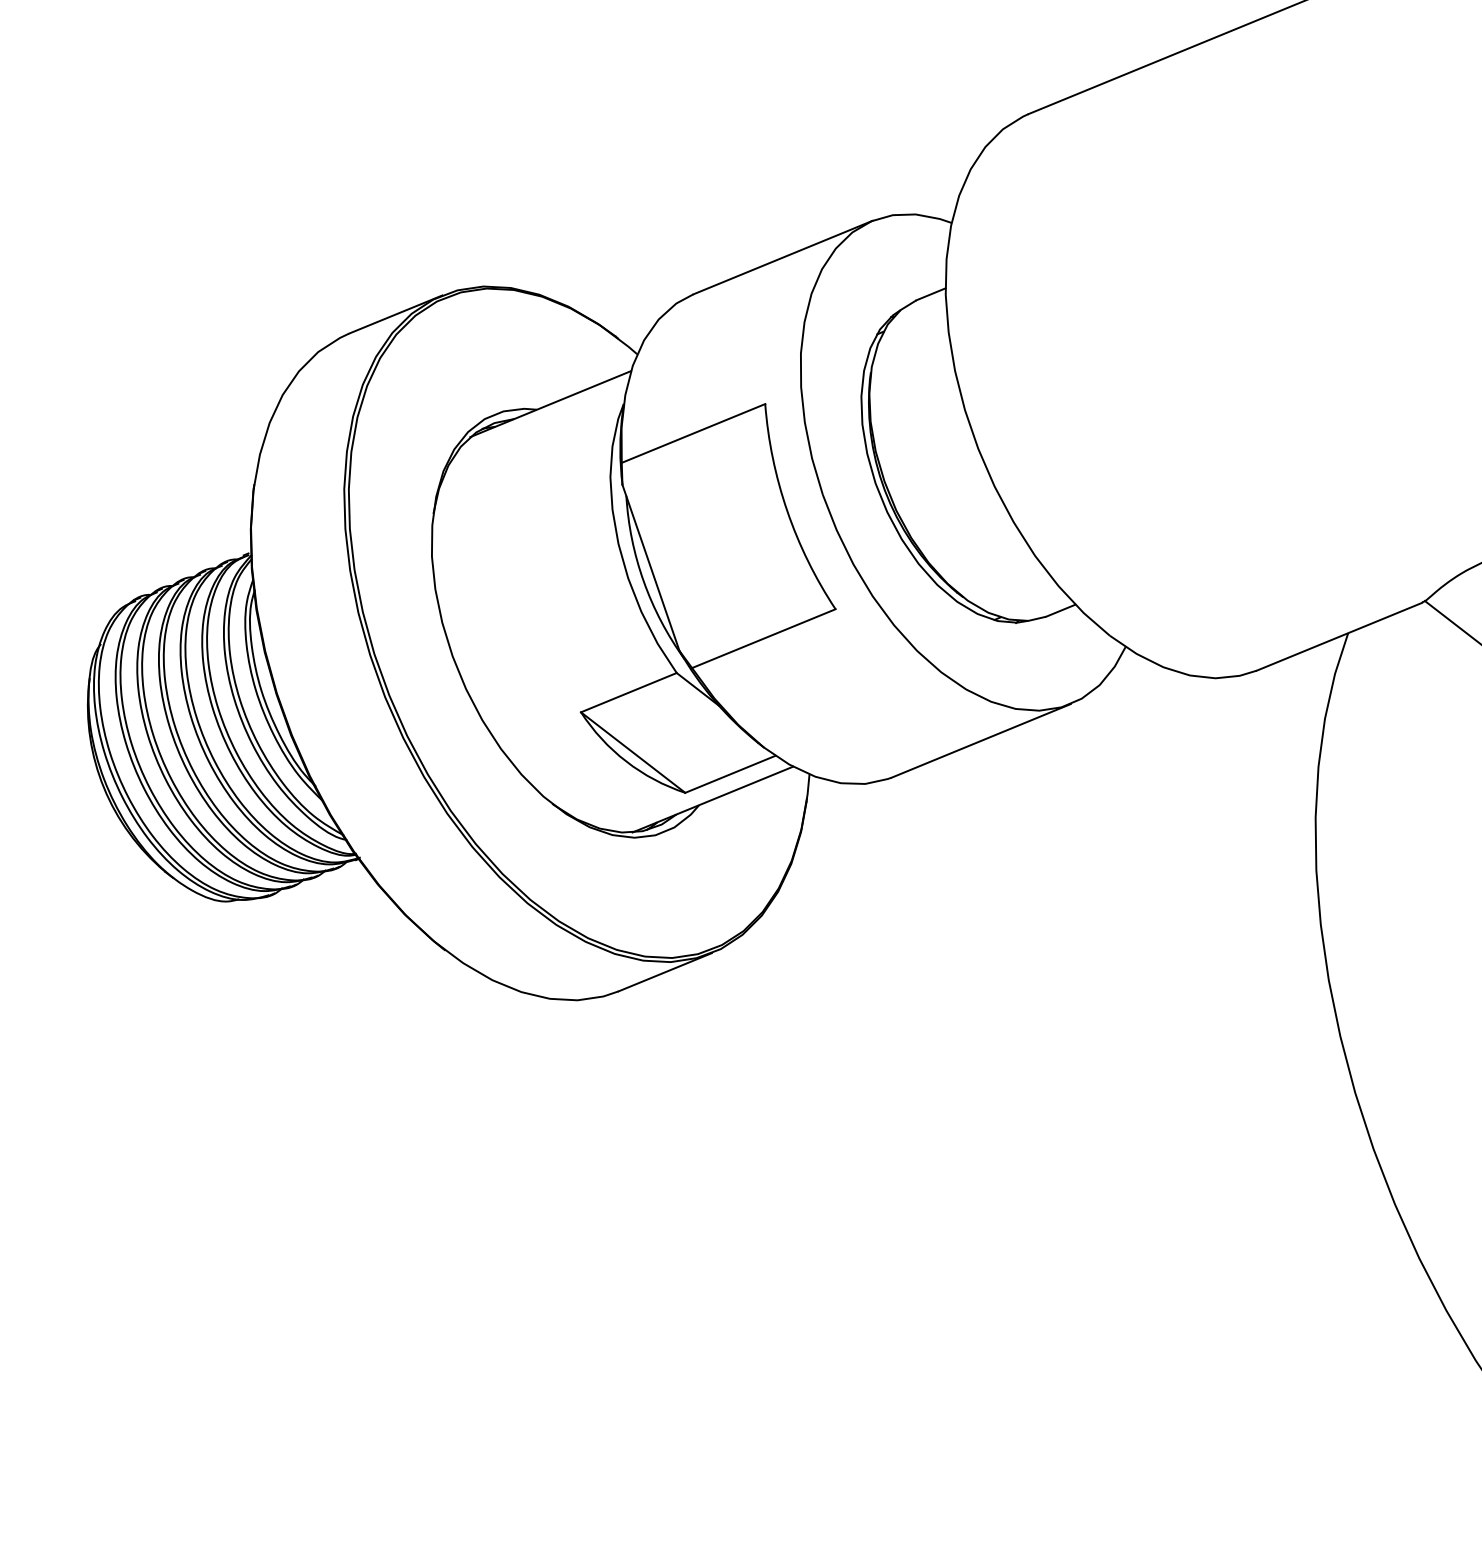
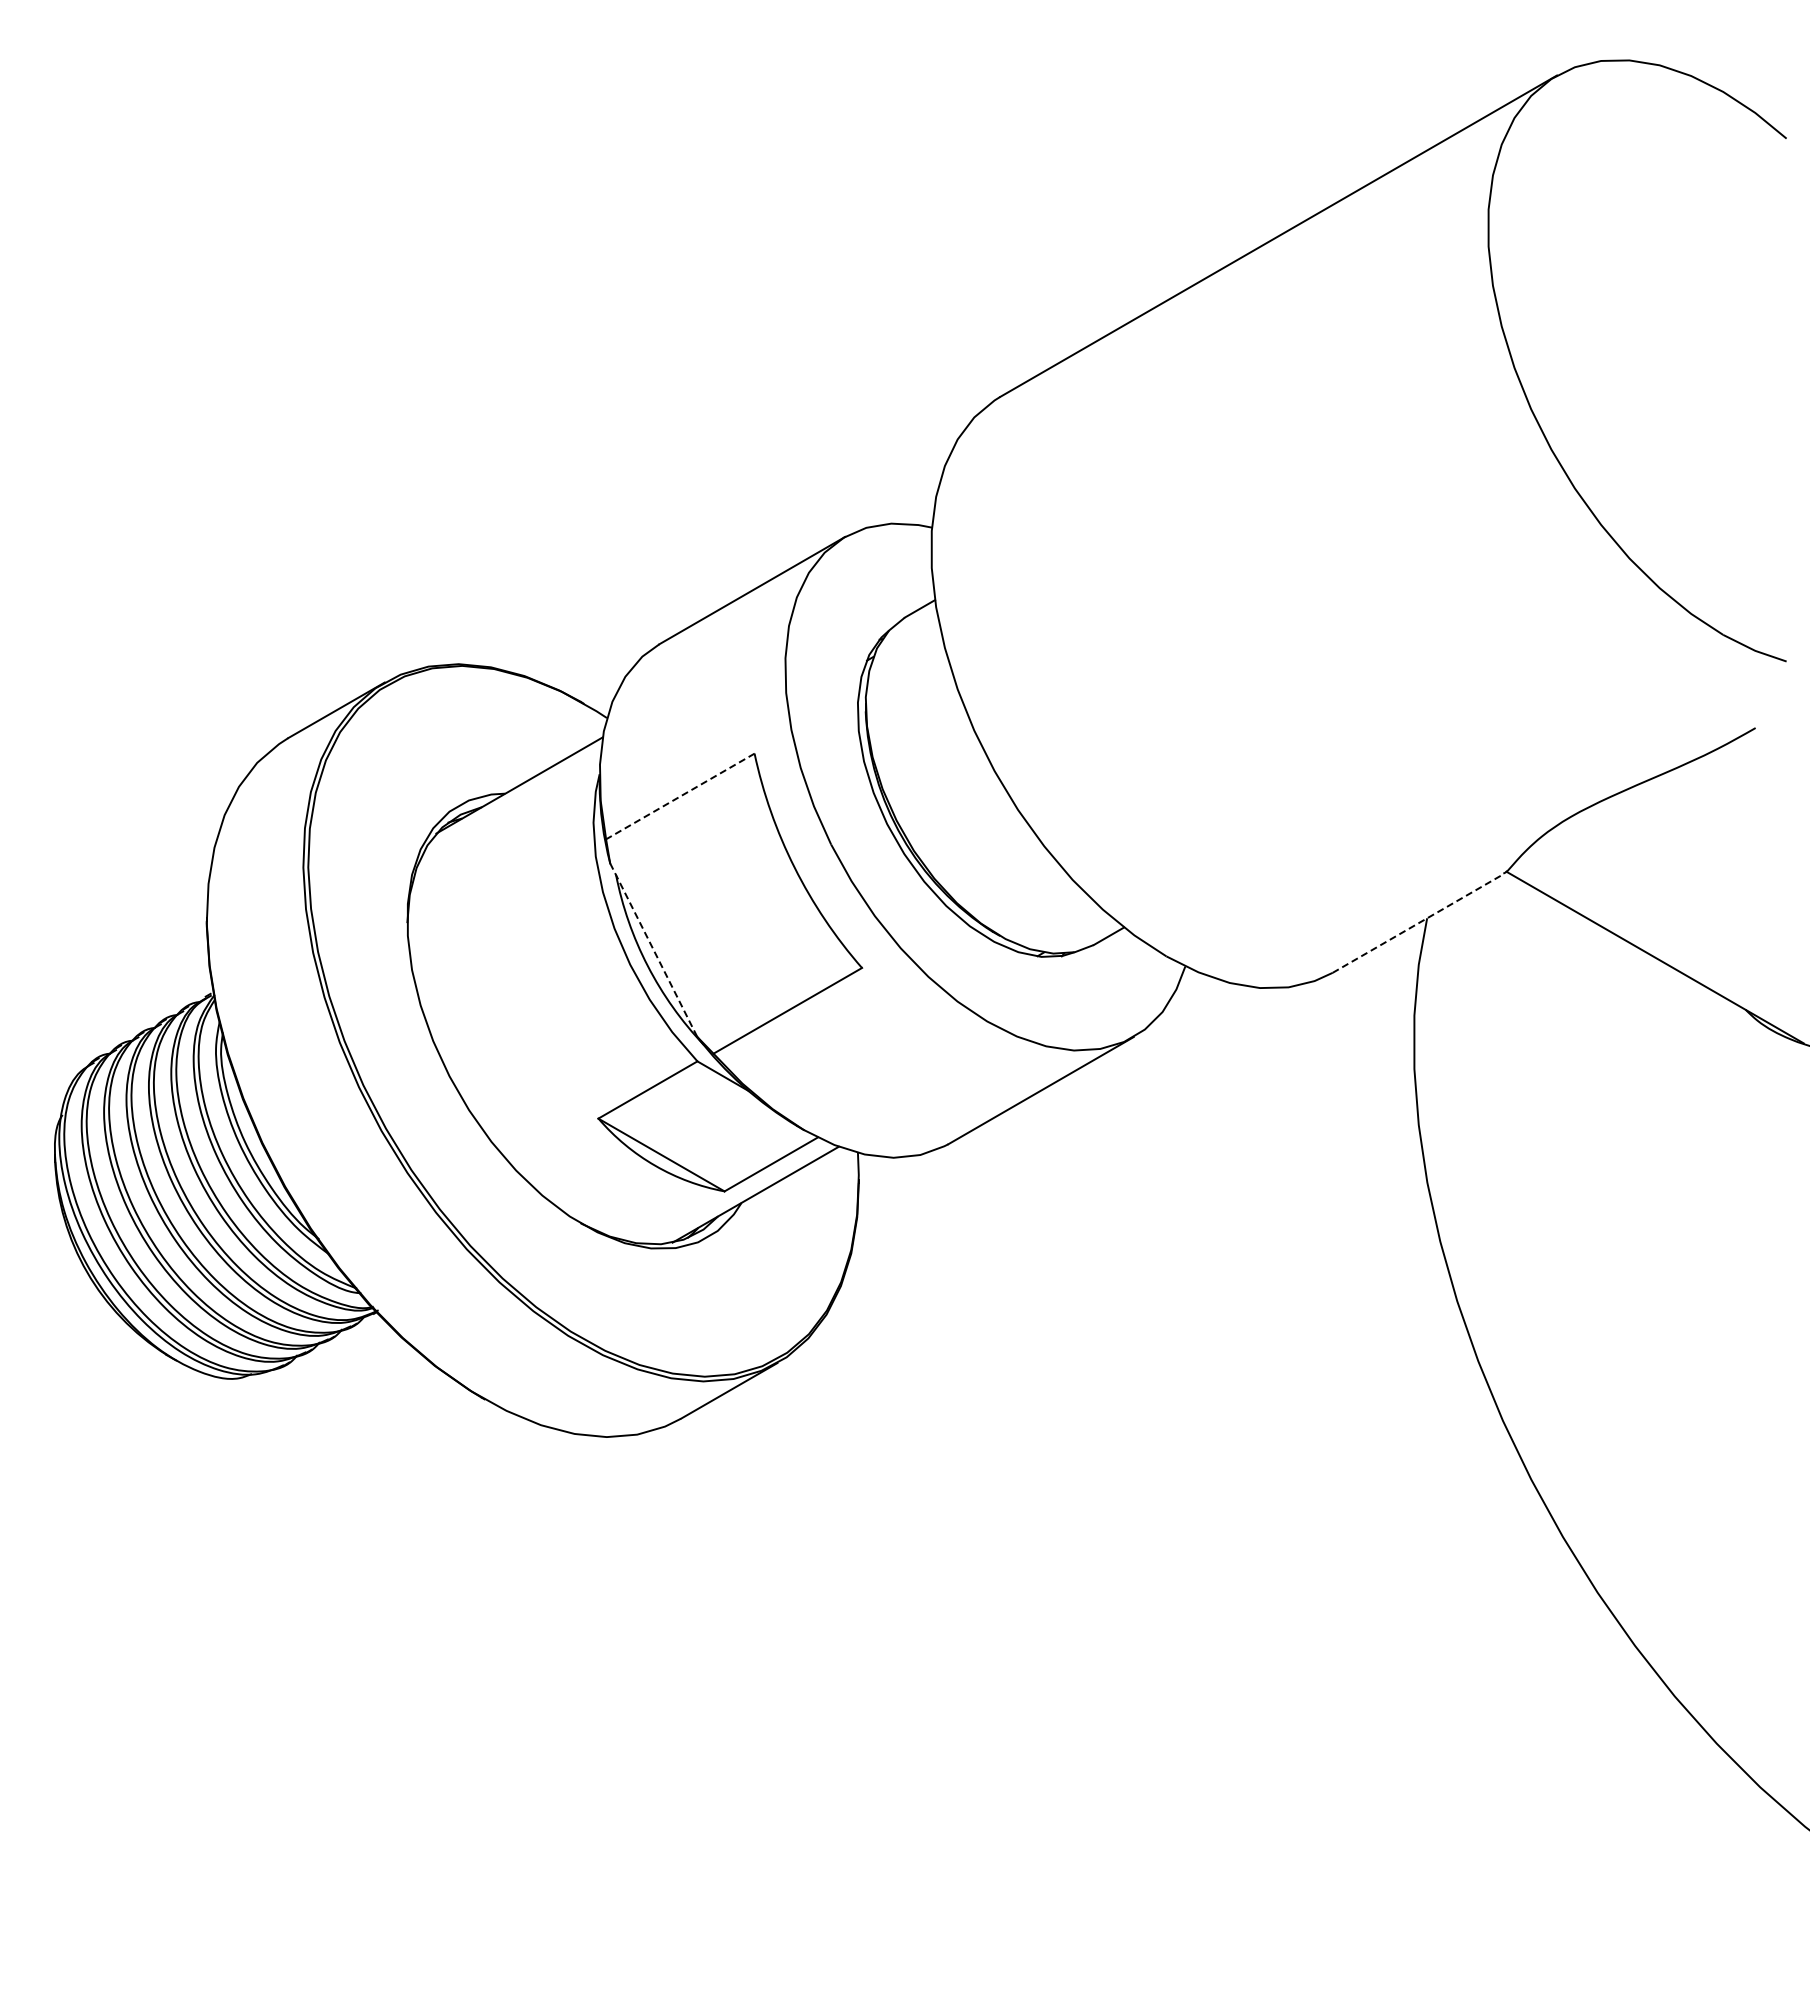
line: (693, 433) -> (680, 796), solid -> dashed
line: (650, 568) -> (653, 950), solid -> dashed
line: (1339, 636) -> (1418, 923), solid -> dashed

